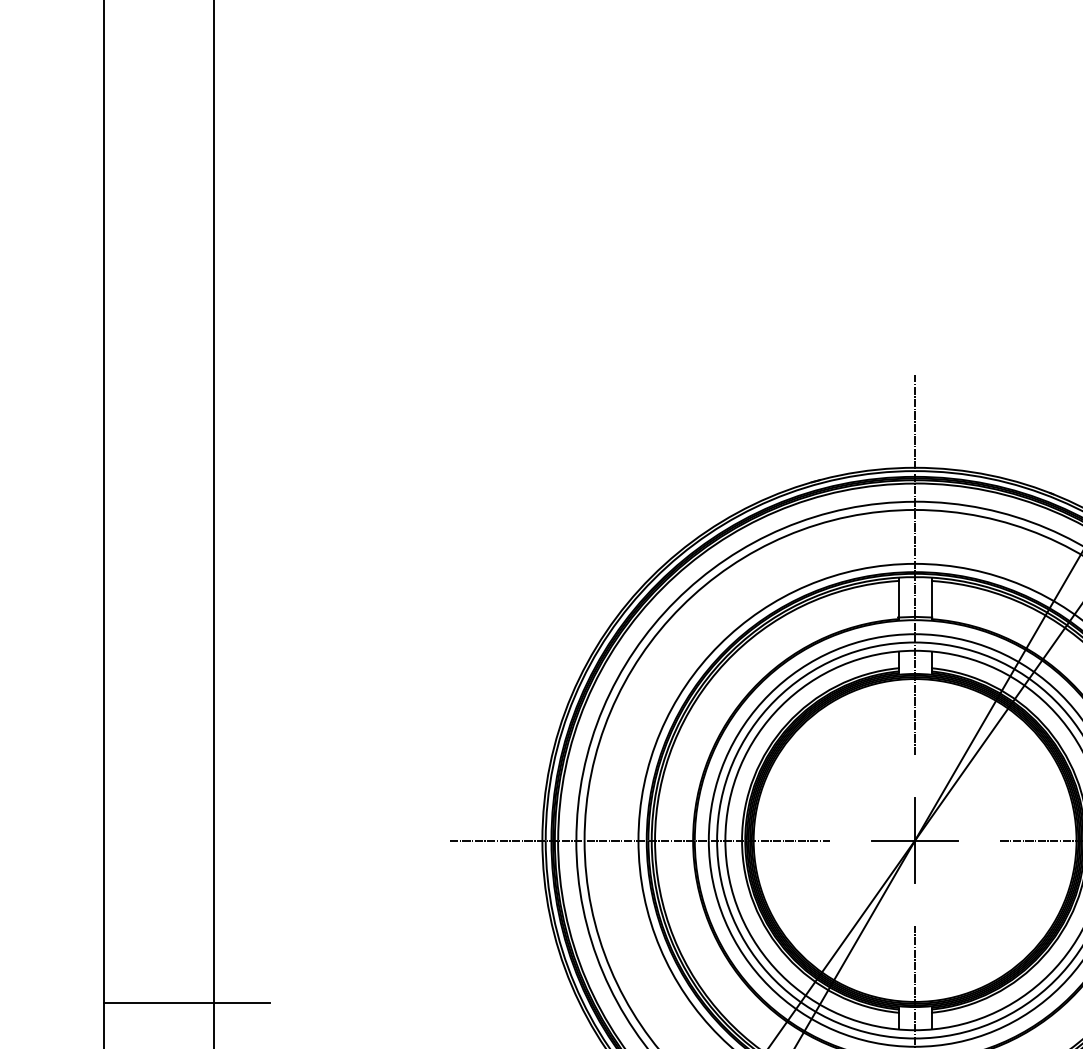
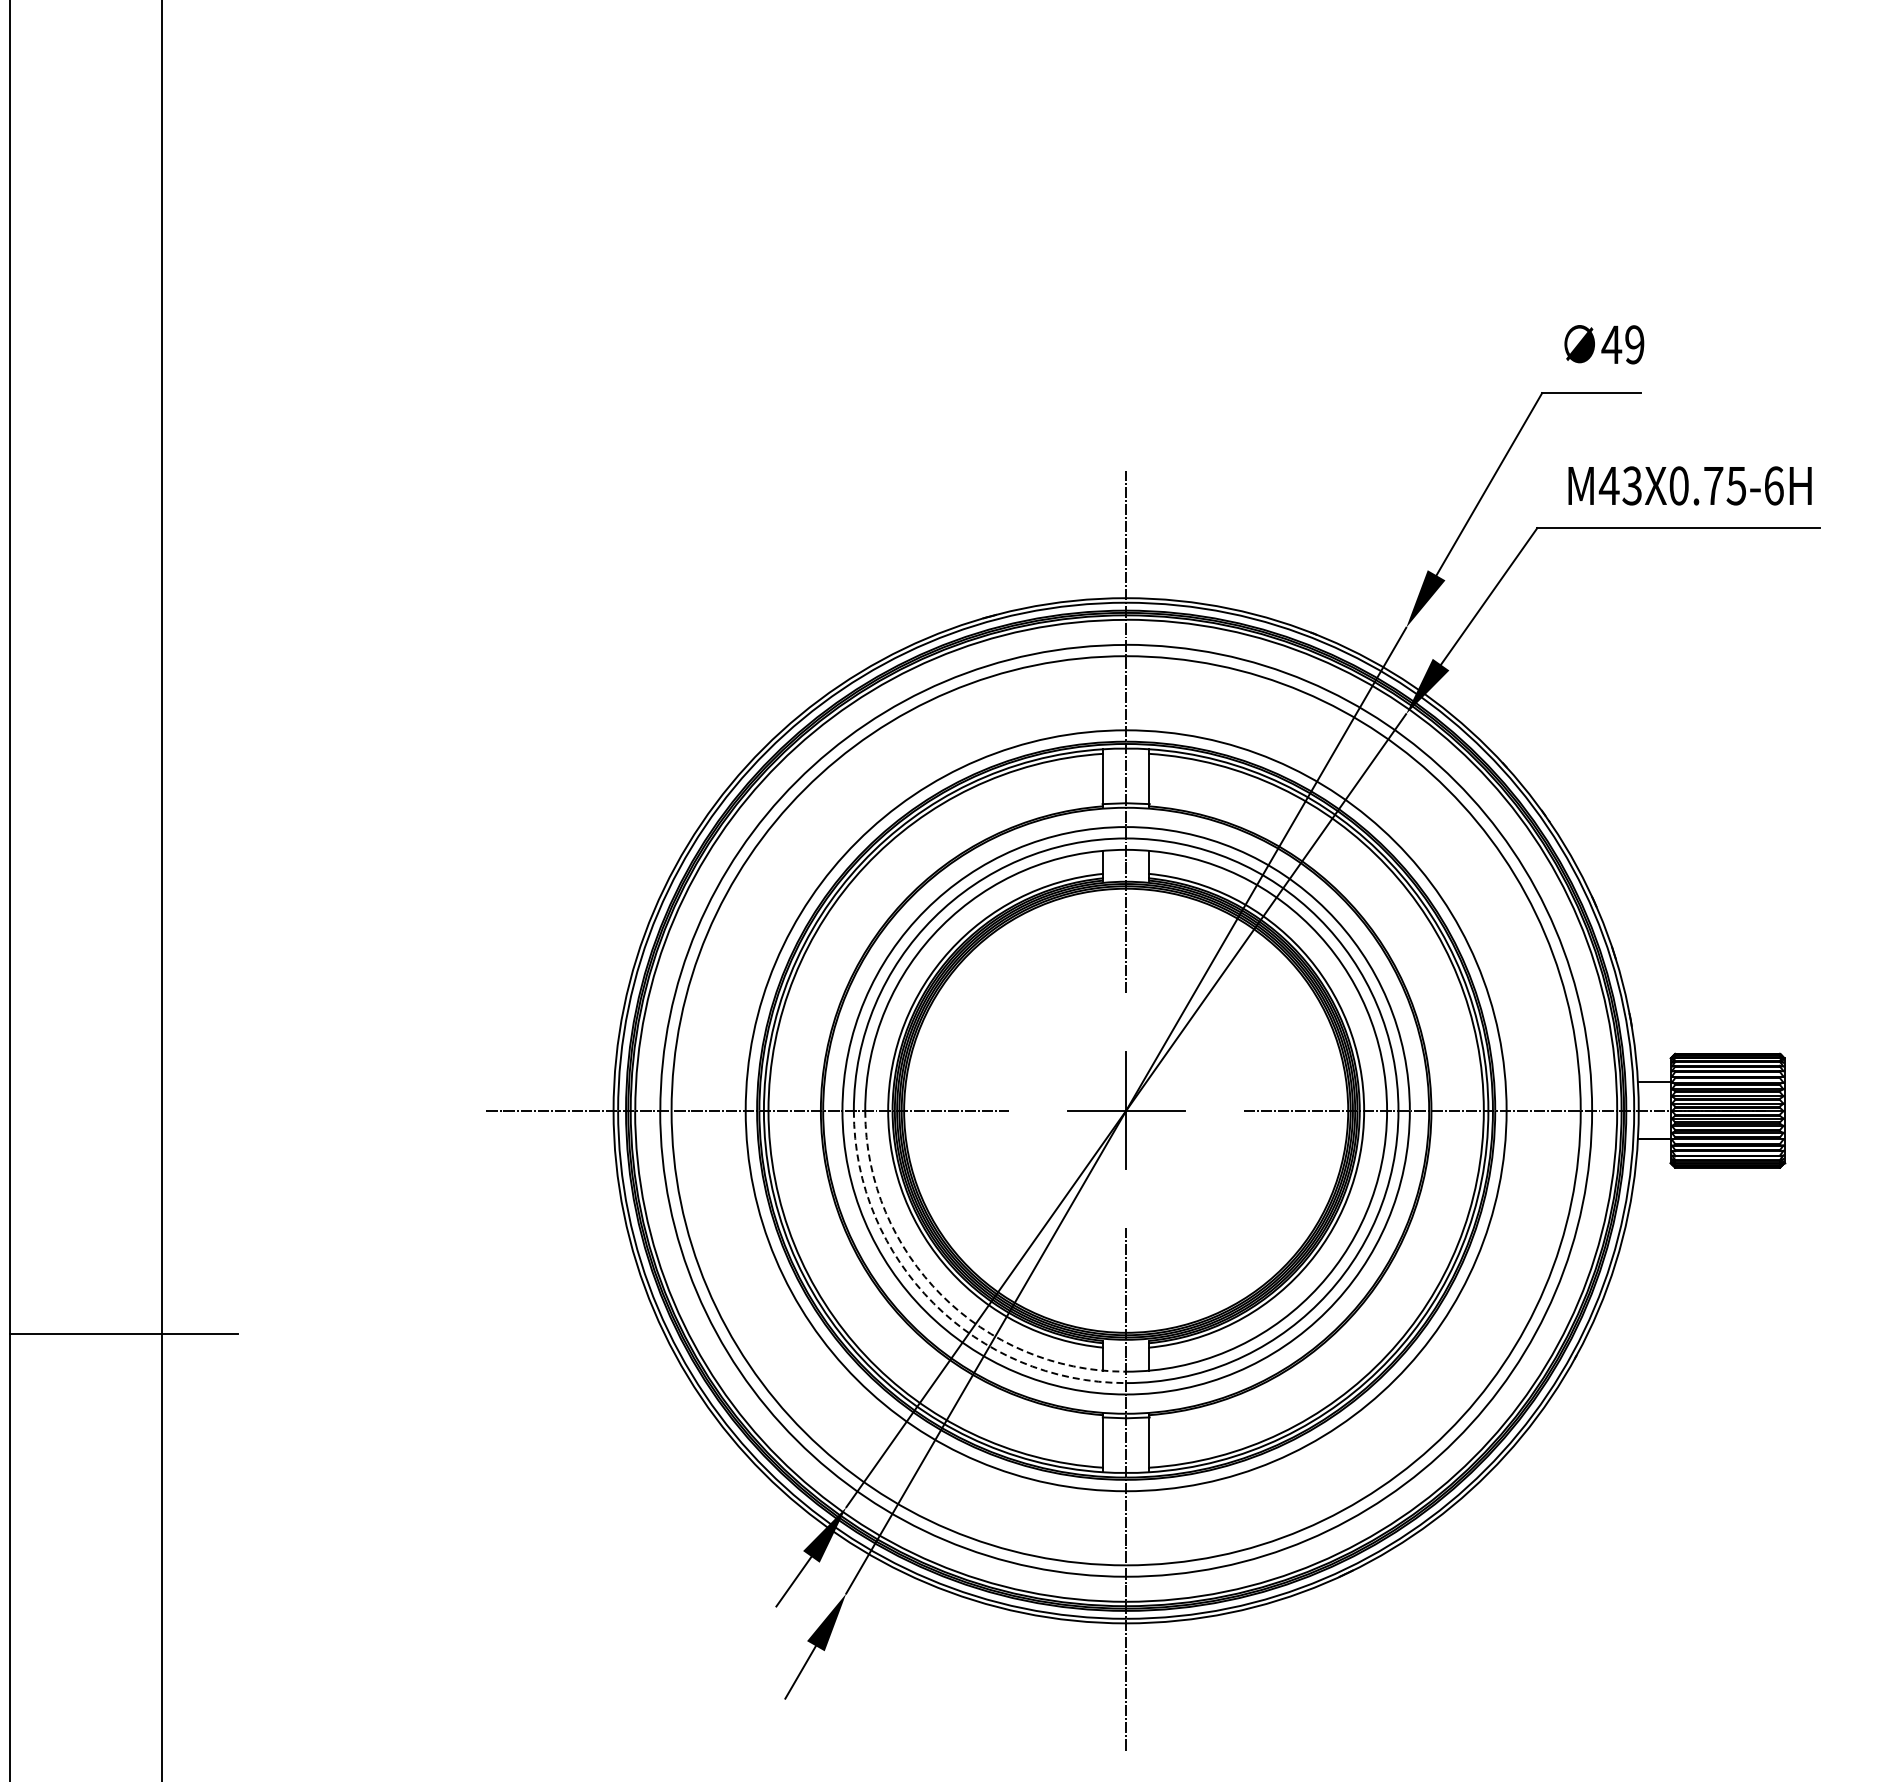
arc: (780, 974) -> (941, 1295), solid -> dashed
arc: (775, 980) -> (933, 1303), solid -> dashed

